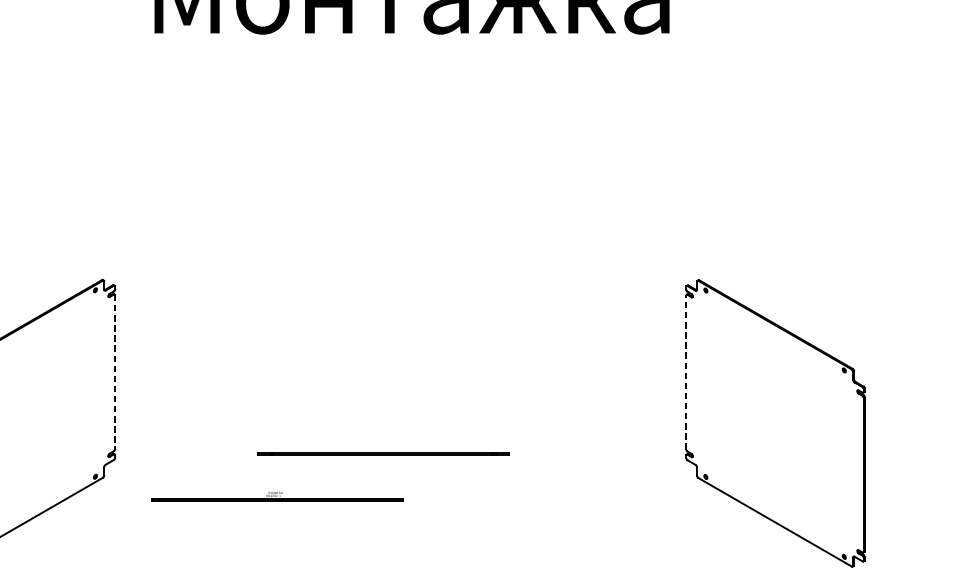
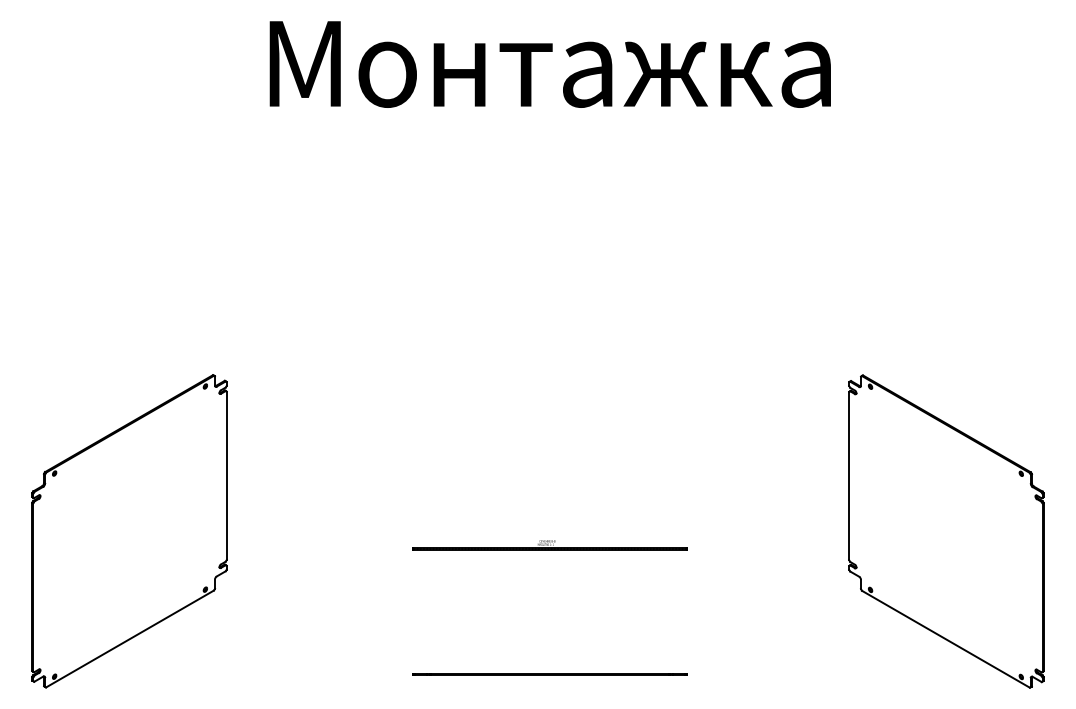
line: (686, 371) -> (849, 475), dashed -> solid
line: (114, 372) -> (226, 476), dashed -> solid
line: (382, 453) -> (549, 674), moved
part: (277, 496) -> (549, 545), moved

